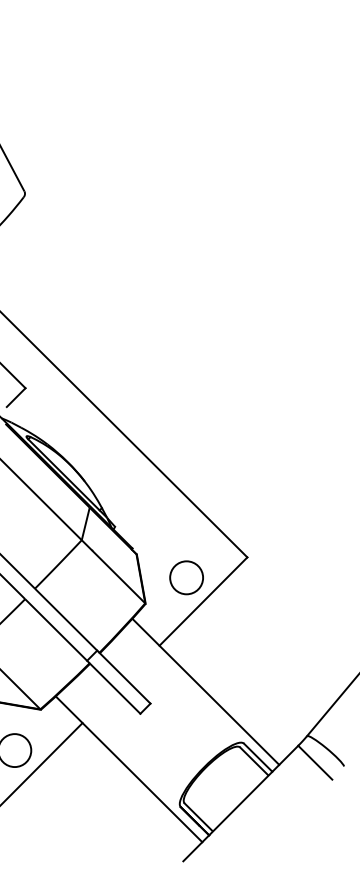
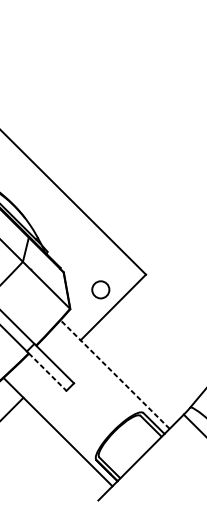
circle: (186, 577) -> (100, 289), size x0.7
line: (115, 688) -> (47, 372), solid -> dashed
line: (205, 691) -> (114, 374), solid -> dashed

